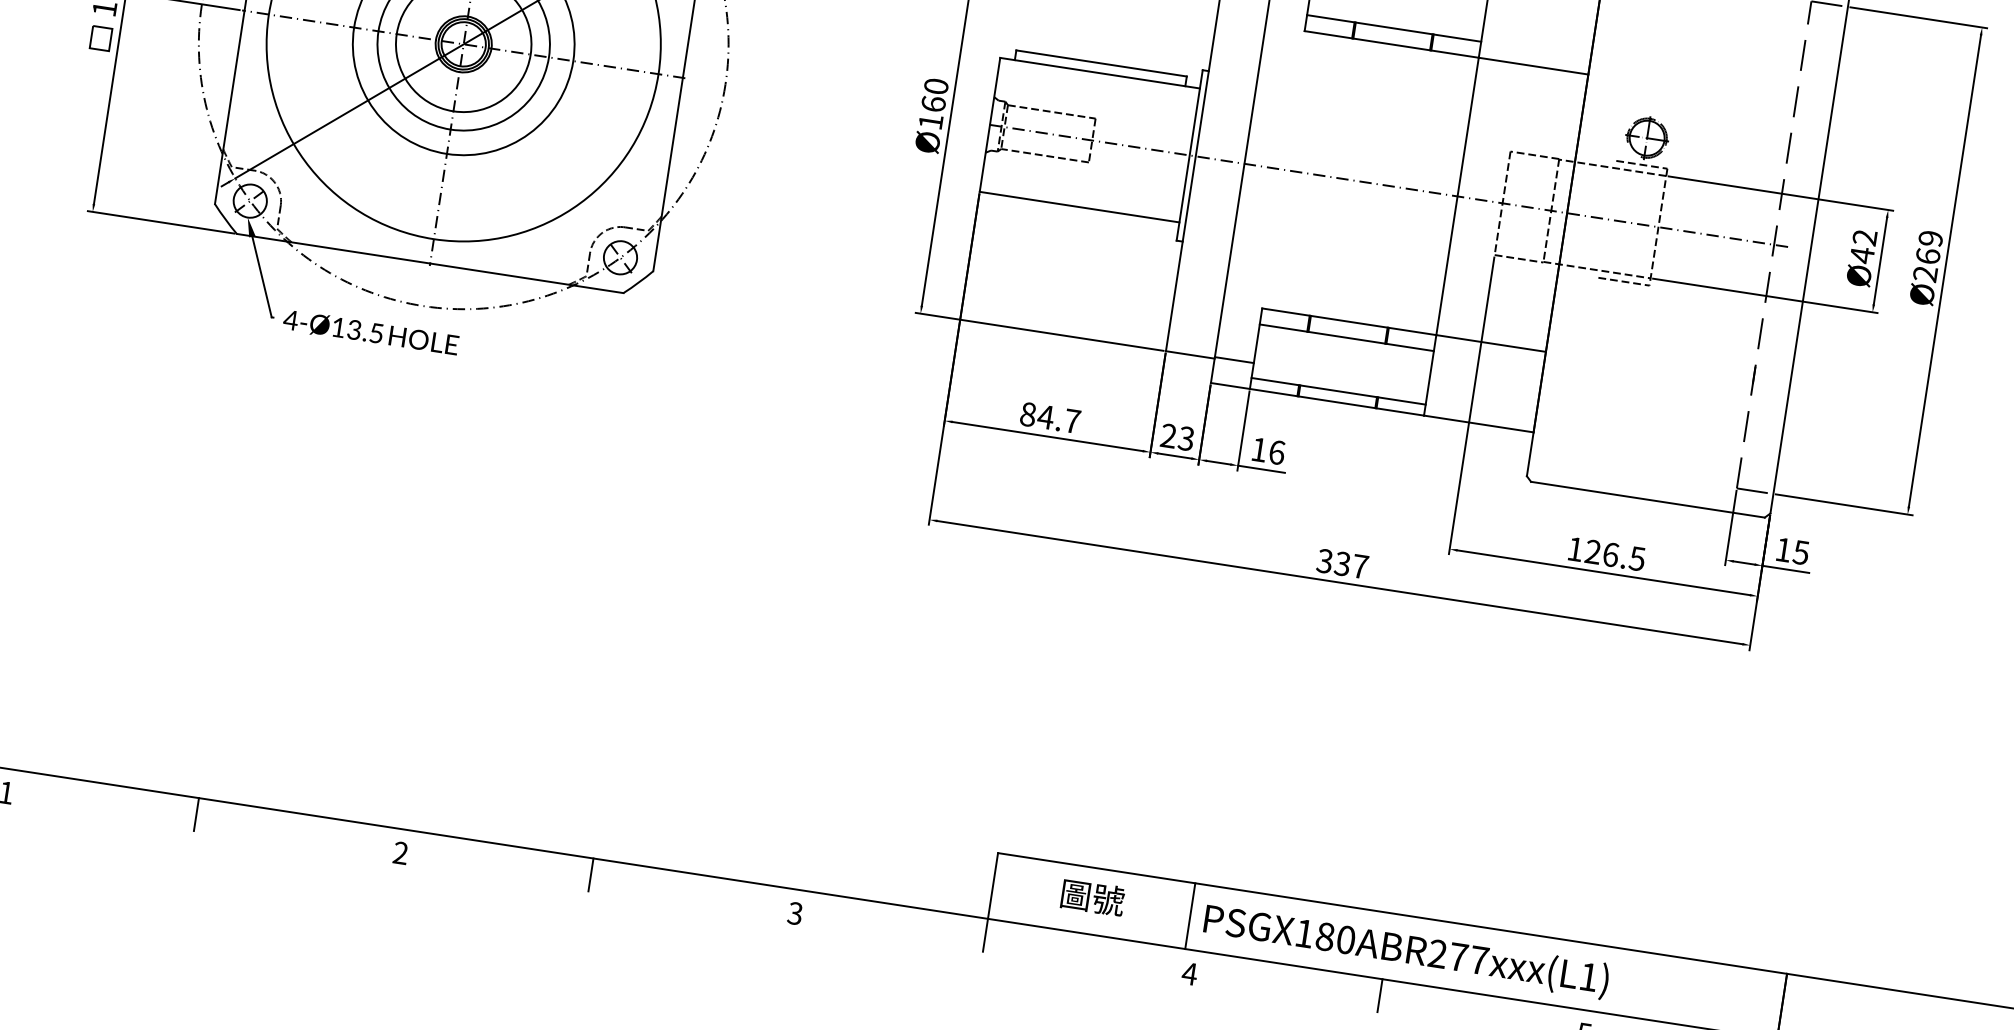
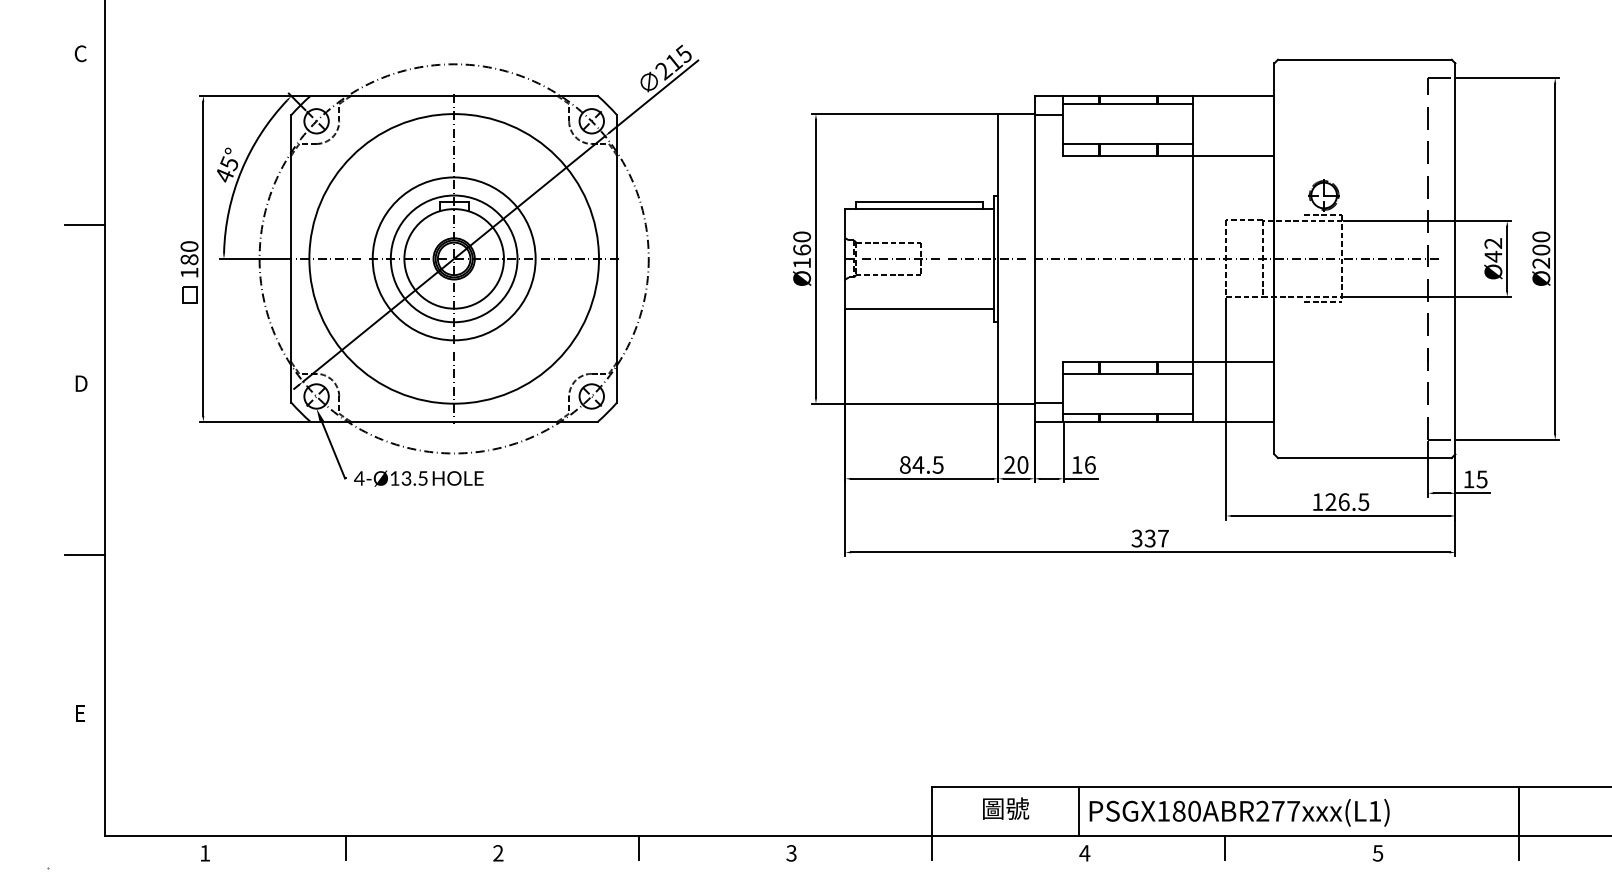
text: (1929, 247) -> (1541, 243), Ø269 -> Ø200
text: (1071, 420) -> (937, 464), 84.7 -> 84.5
text: (1185, 437) -> (1022, 464), 23 -> 20

